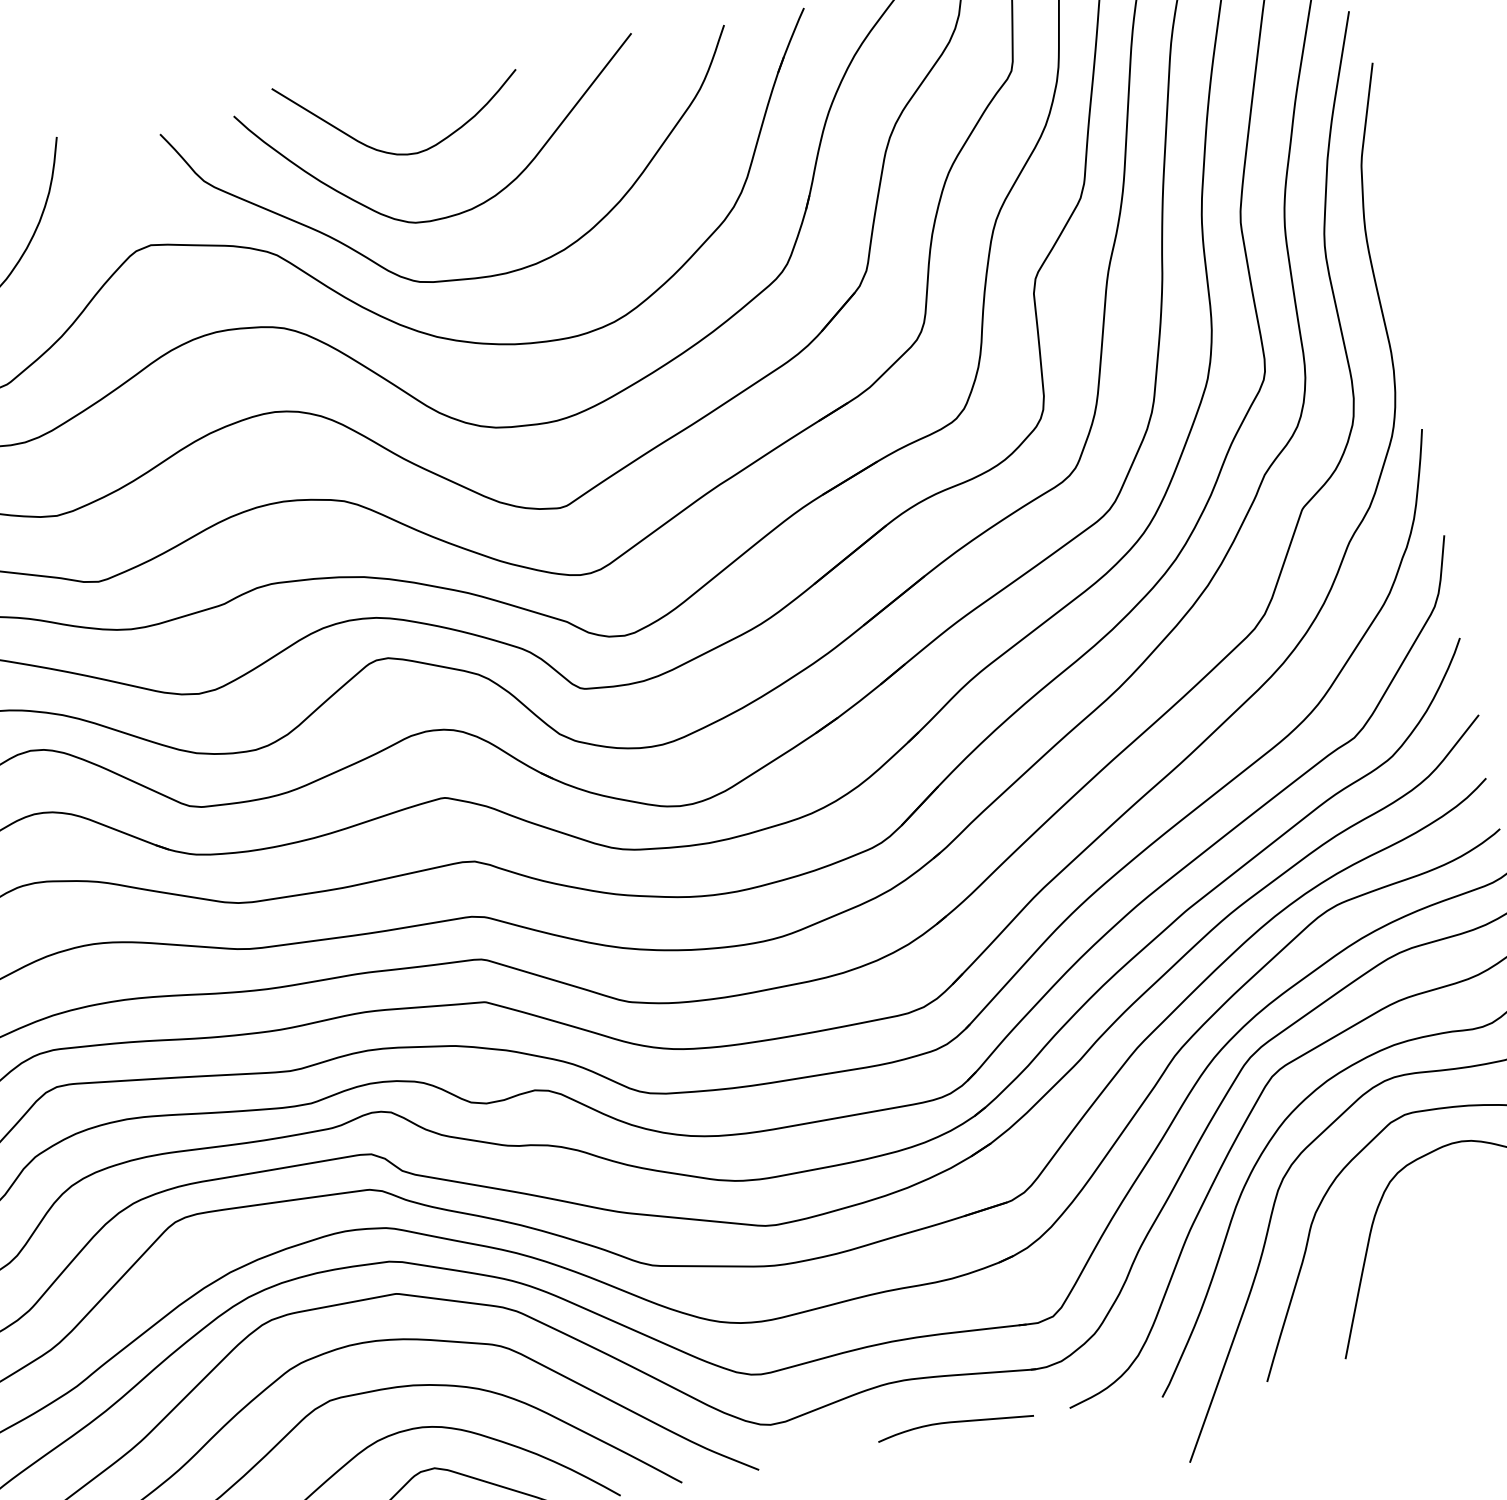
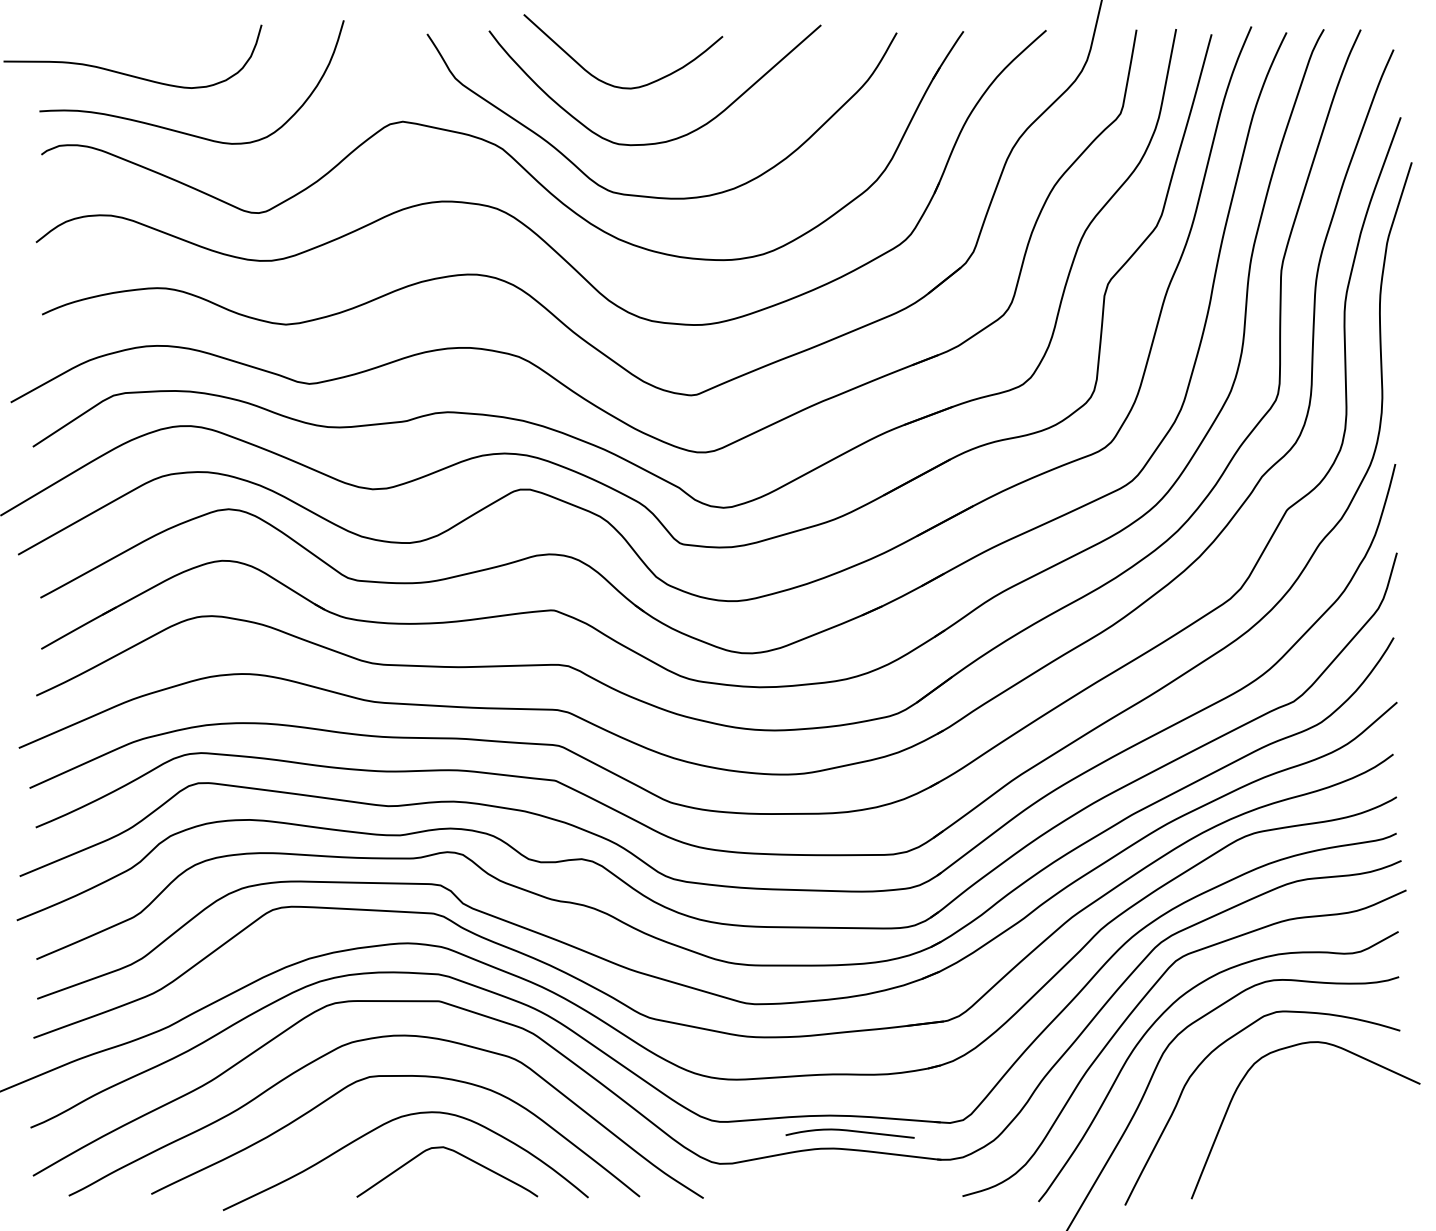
curve: (954, 1423) -> (849, 1131), moved

